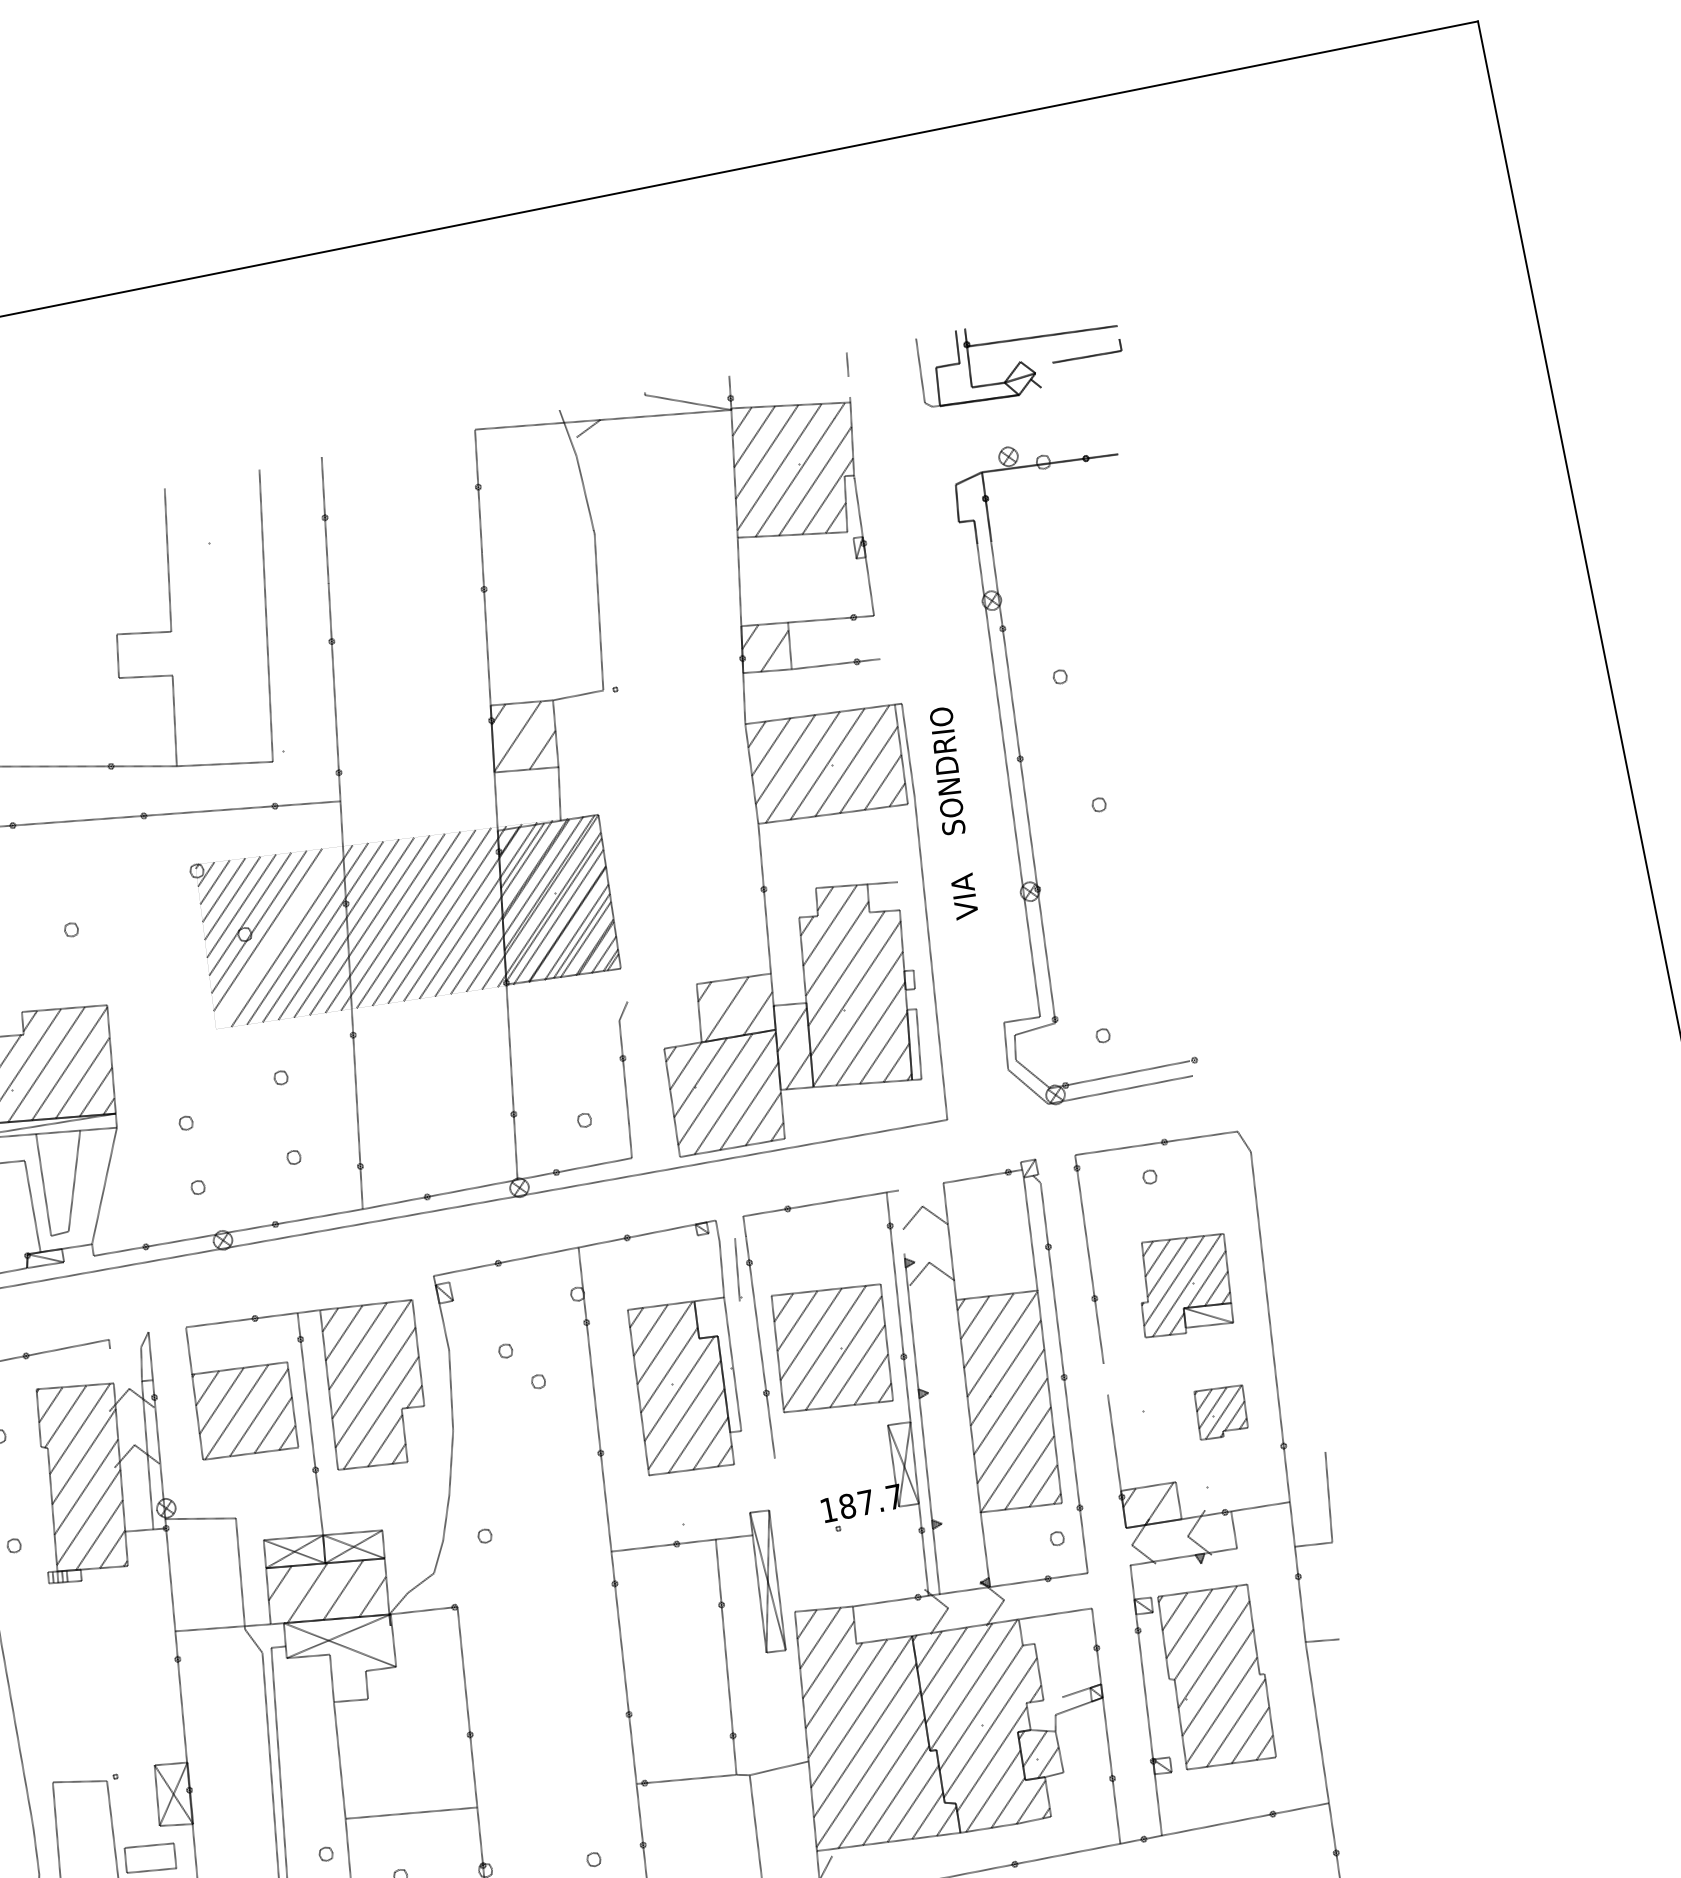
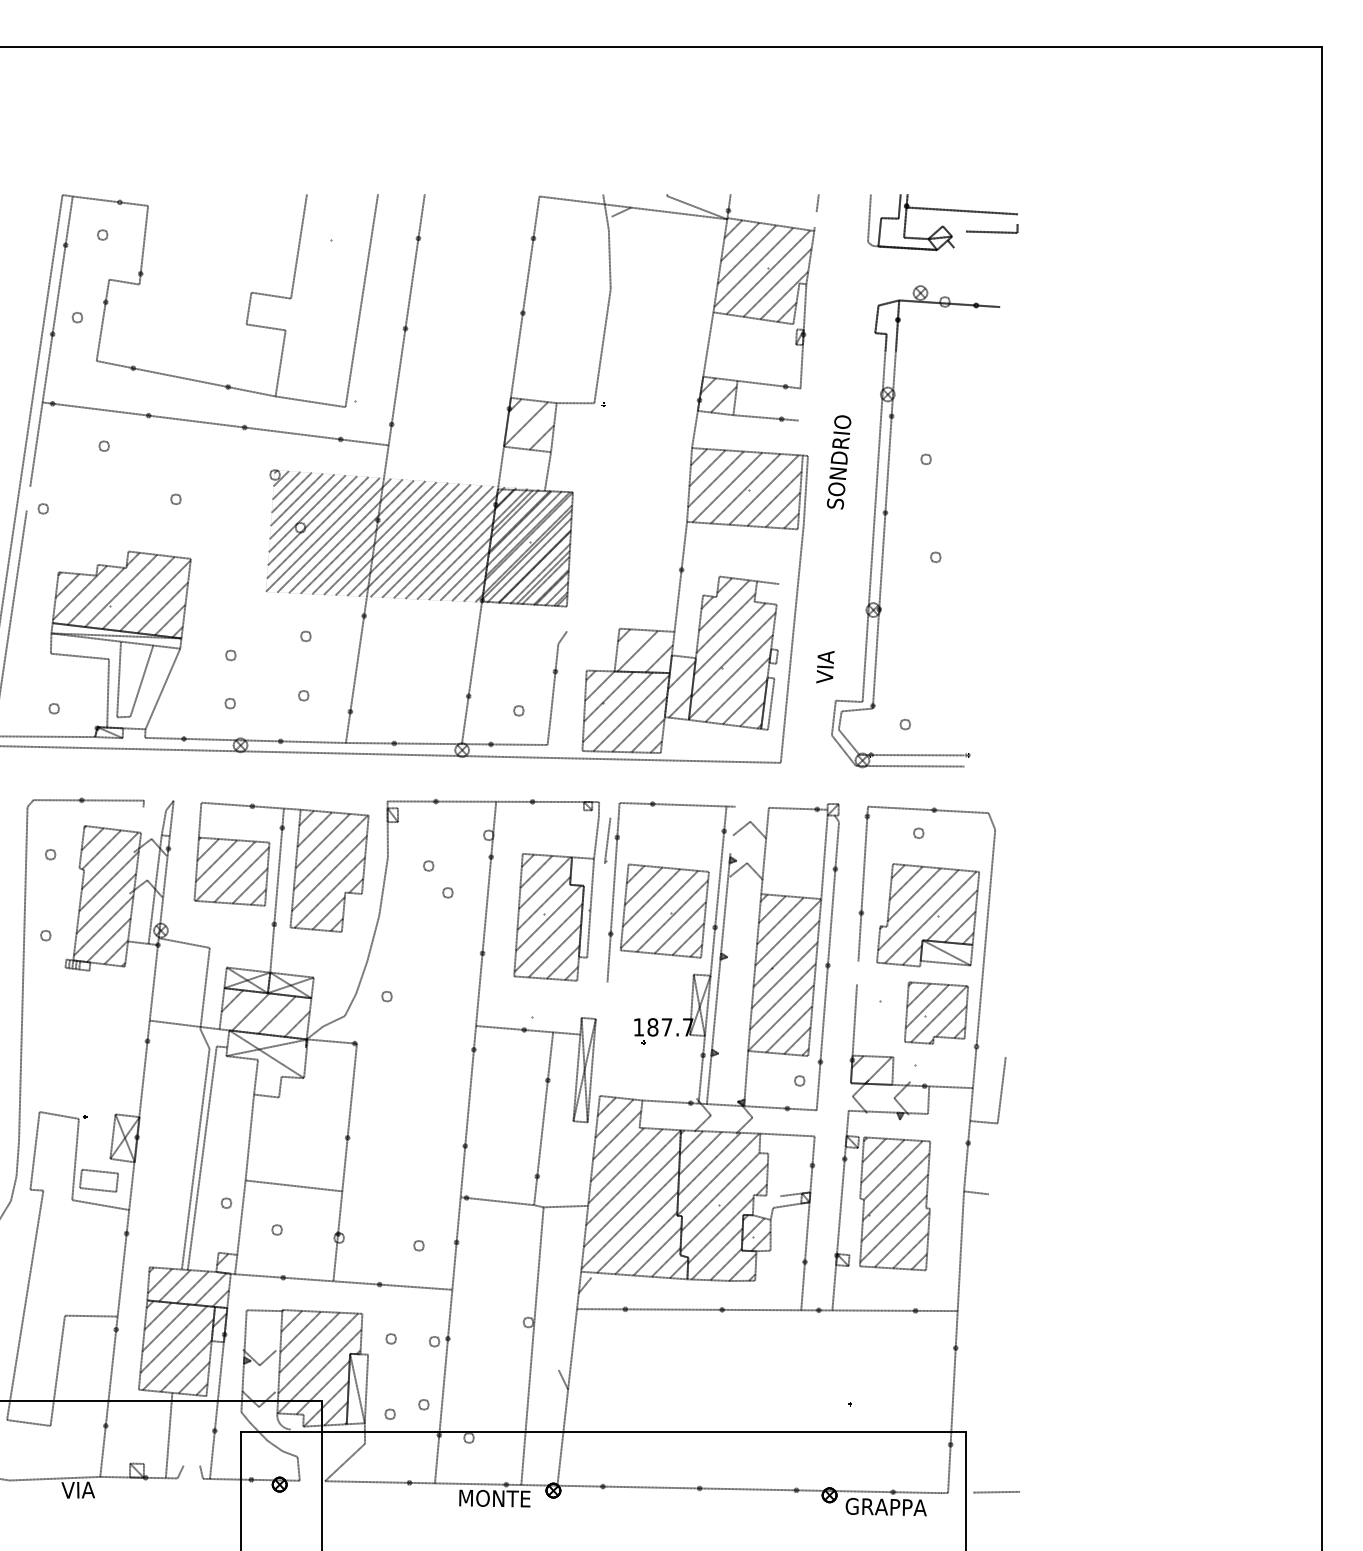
text: (948, 771) -> (839, 462), moved
text: (964, 897) -> (825, 667), moved
line: (276, 937) -> (322, 534), added
part: (1183, 1284) -> (927, 915), size x1.43
part: (1221, 1411) -> (936, 1012), size x1.67

